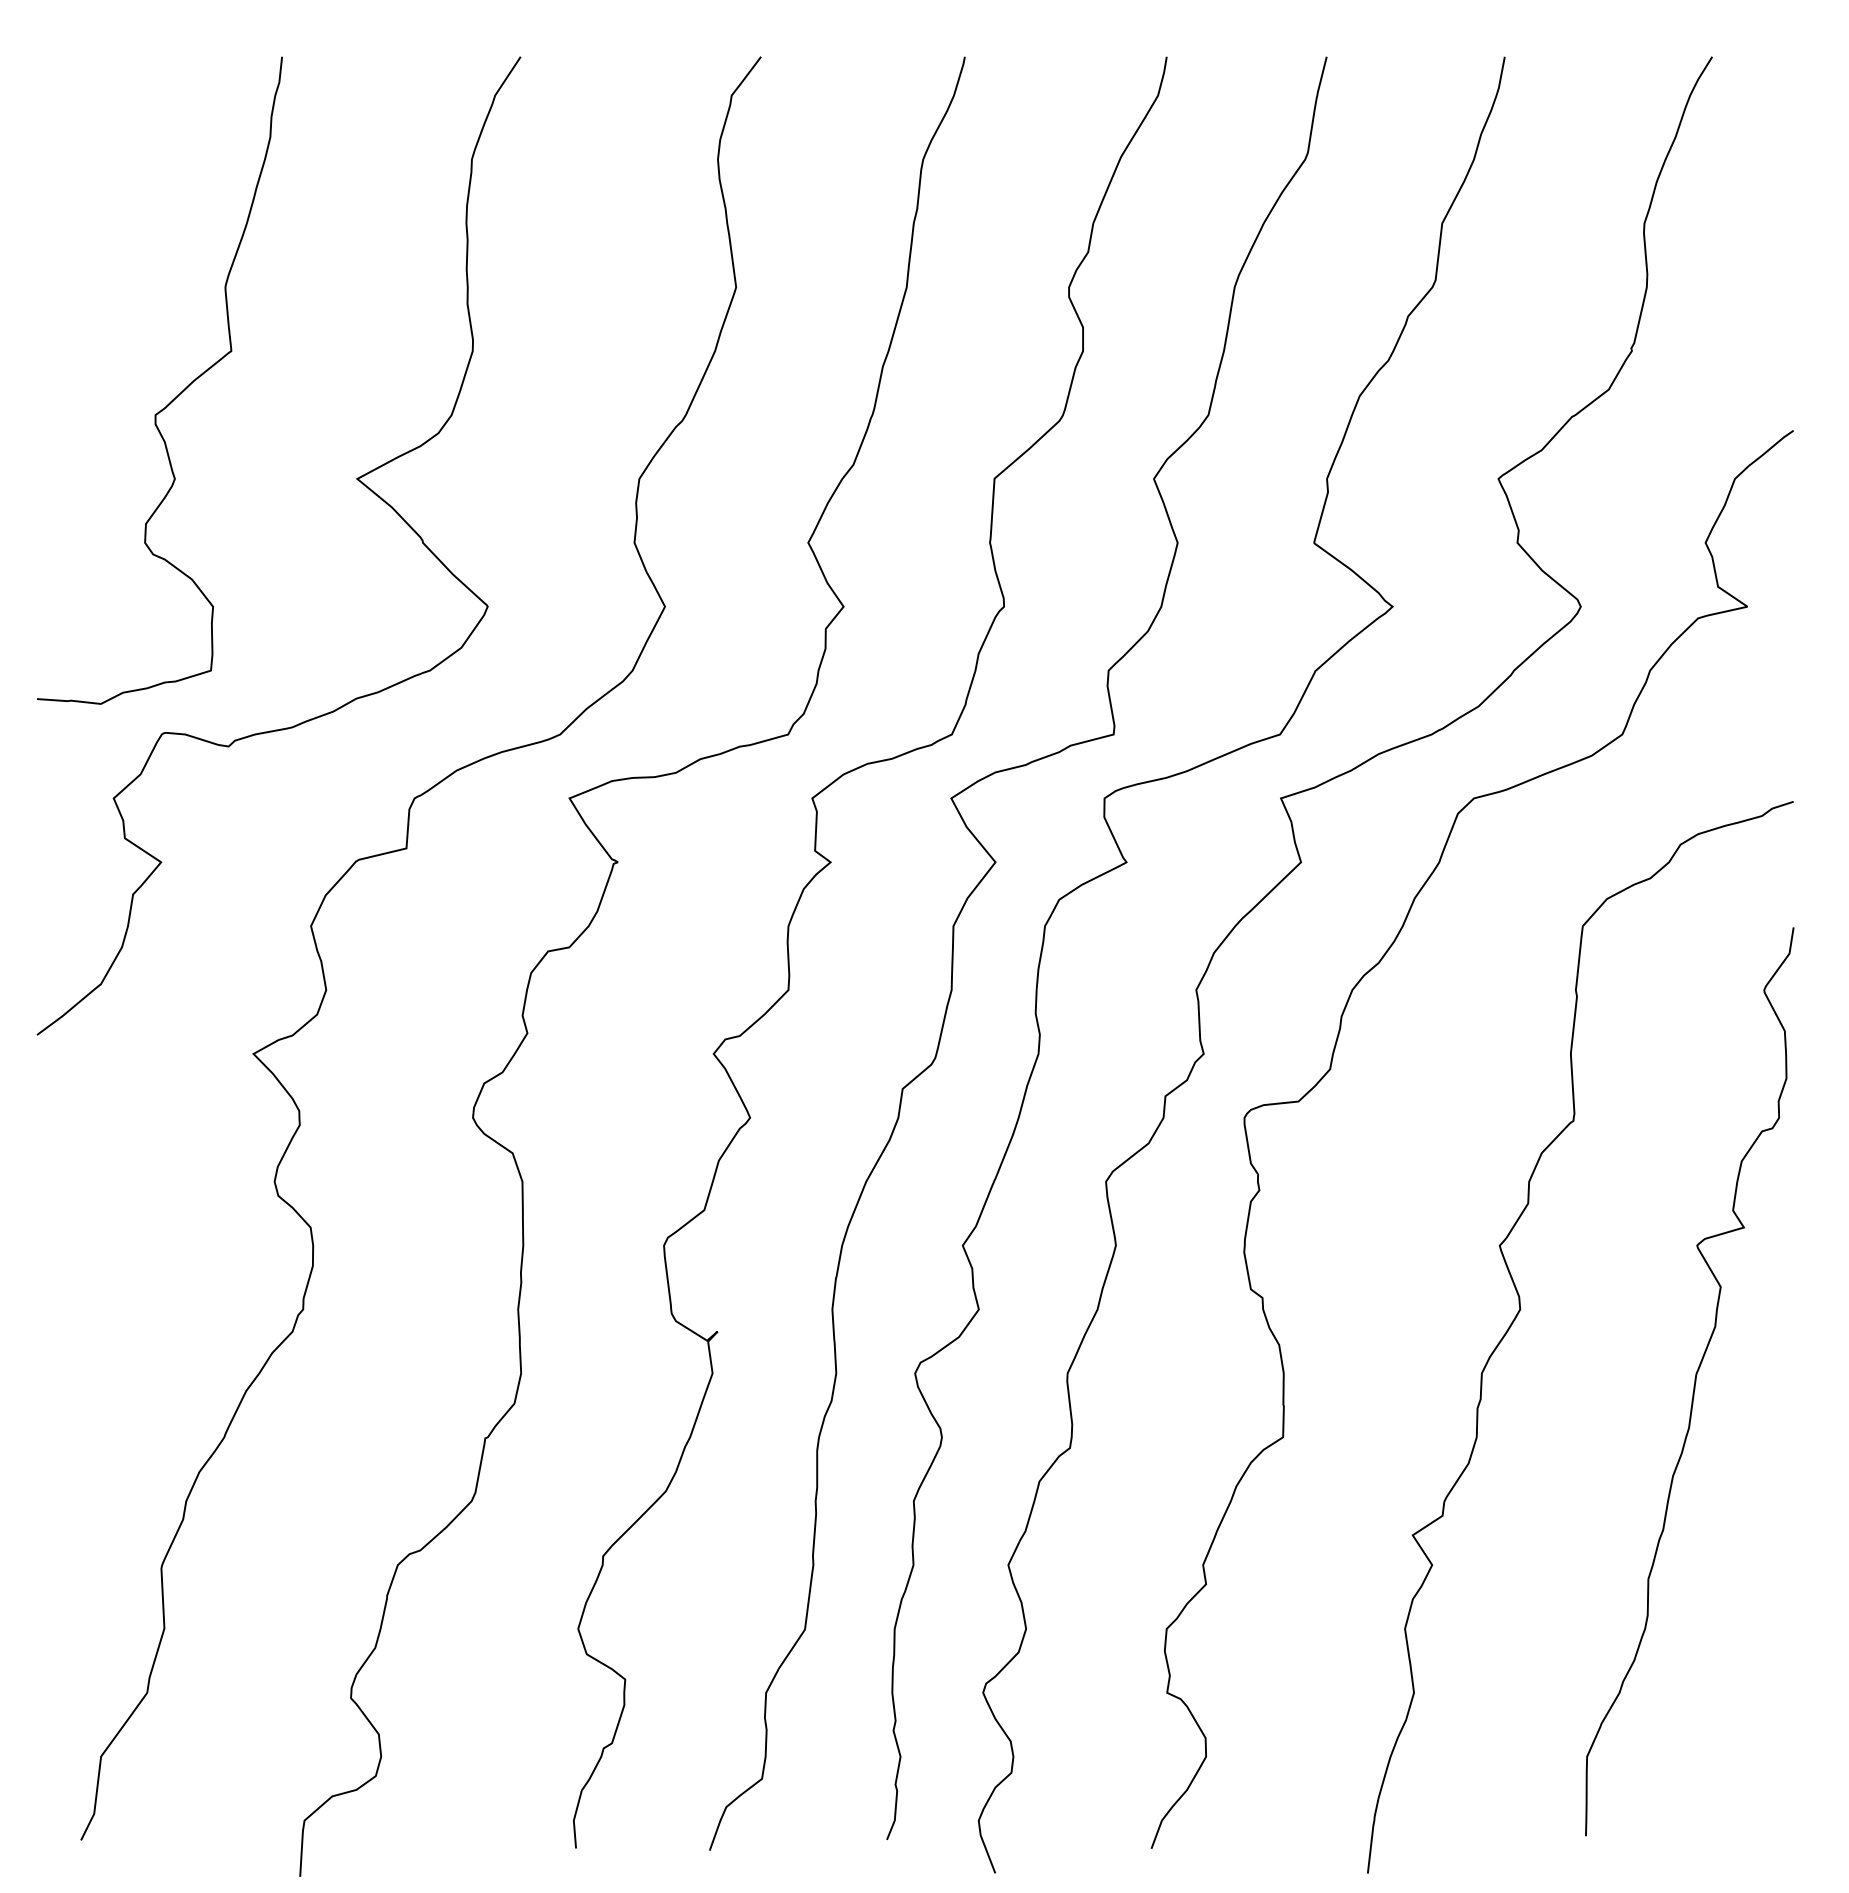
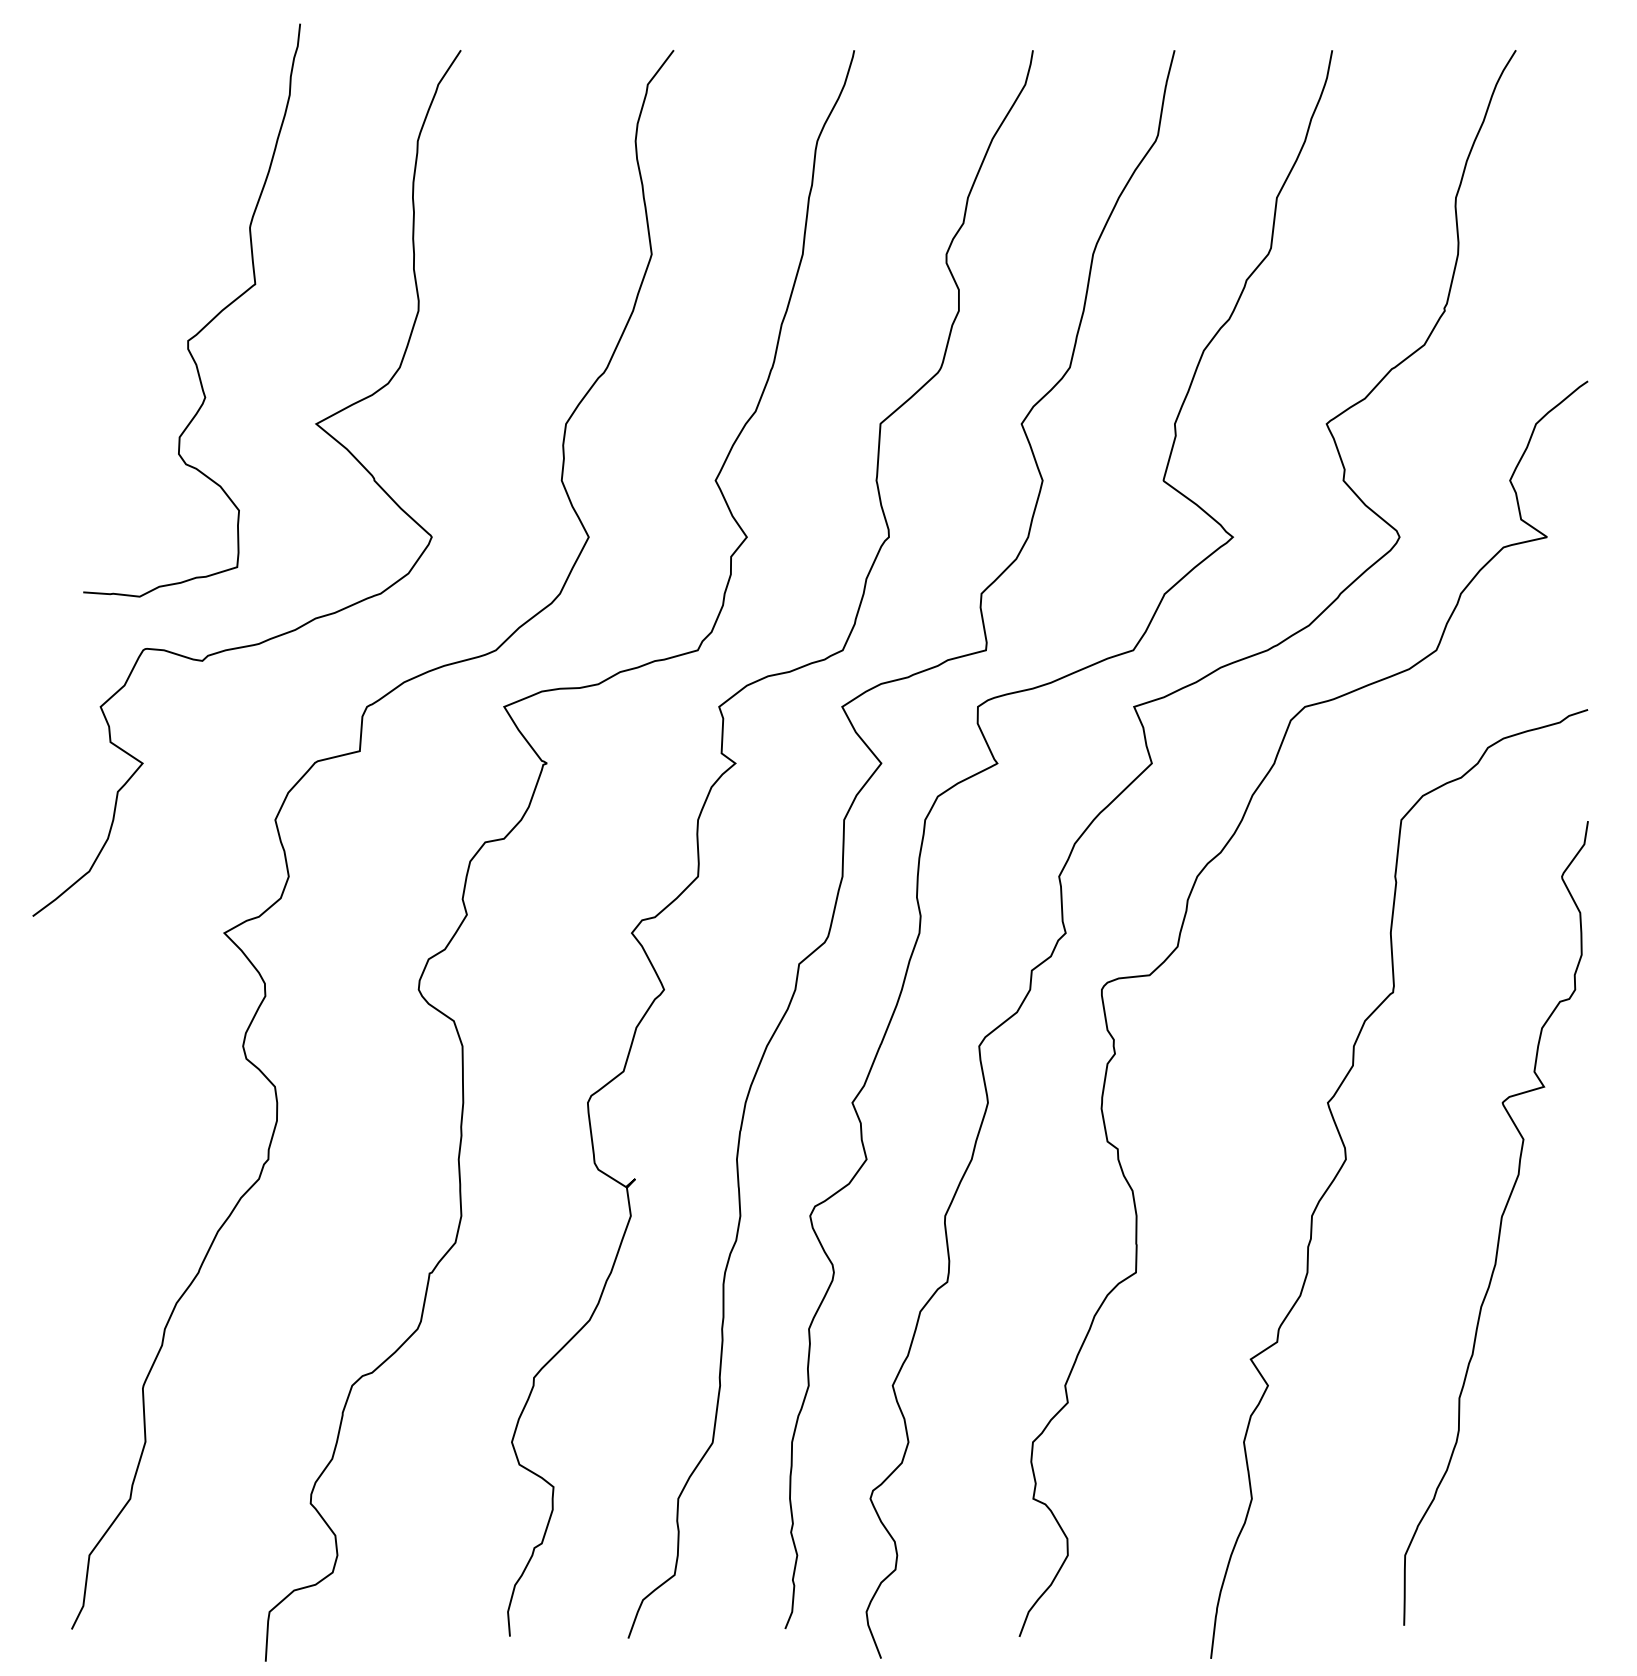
curve: (175, 396) -> (205, 324), moved

